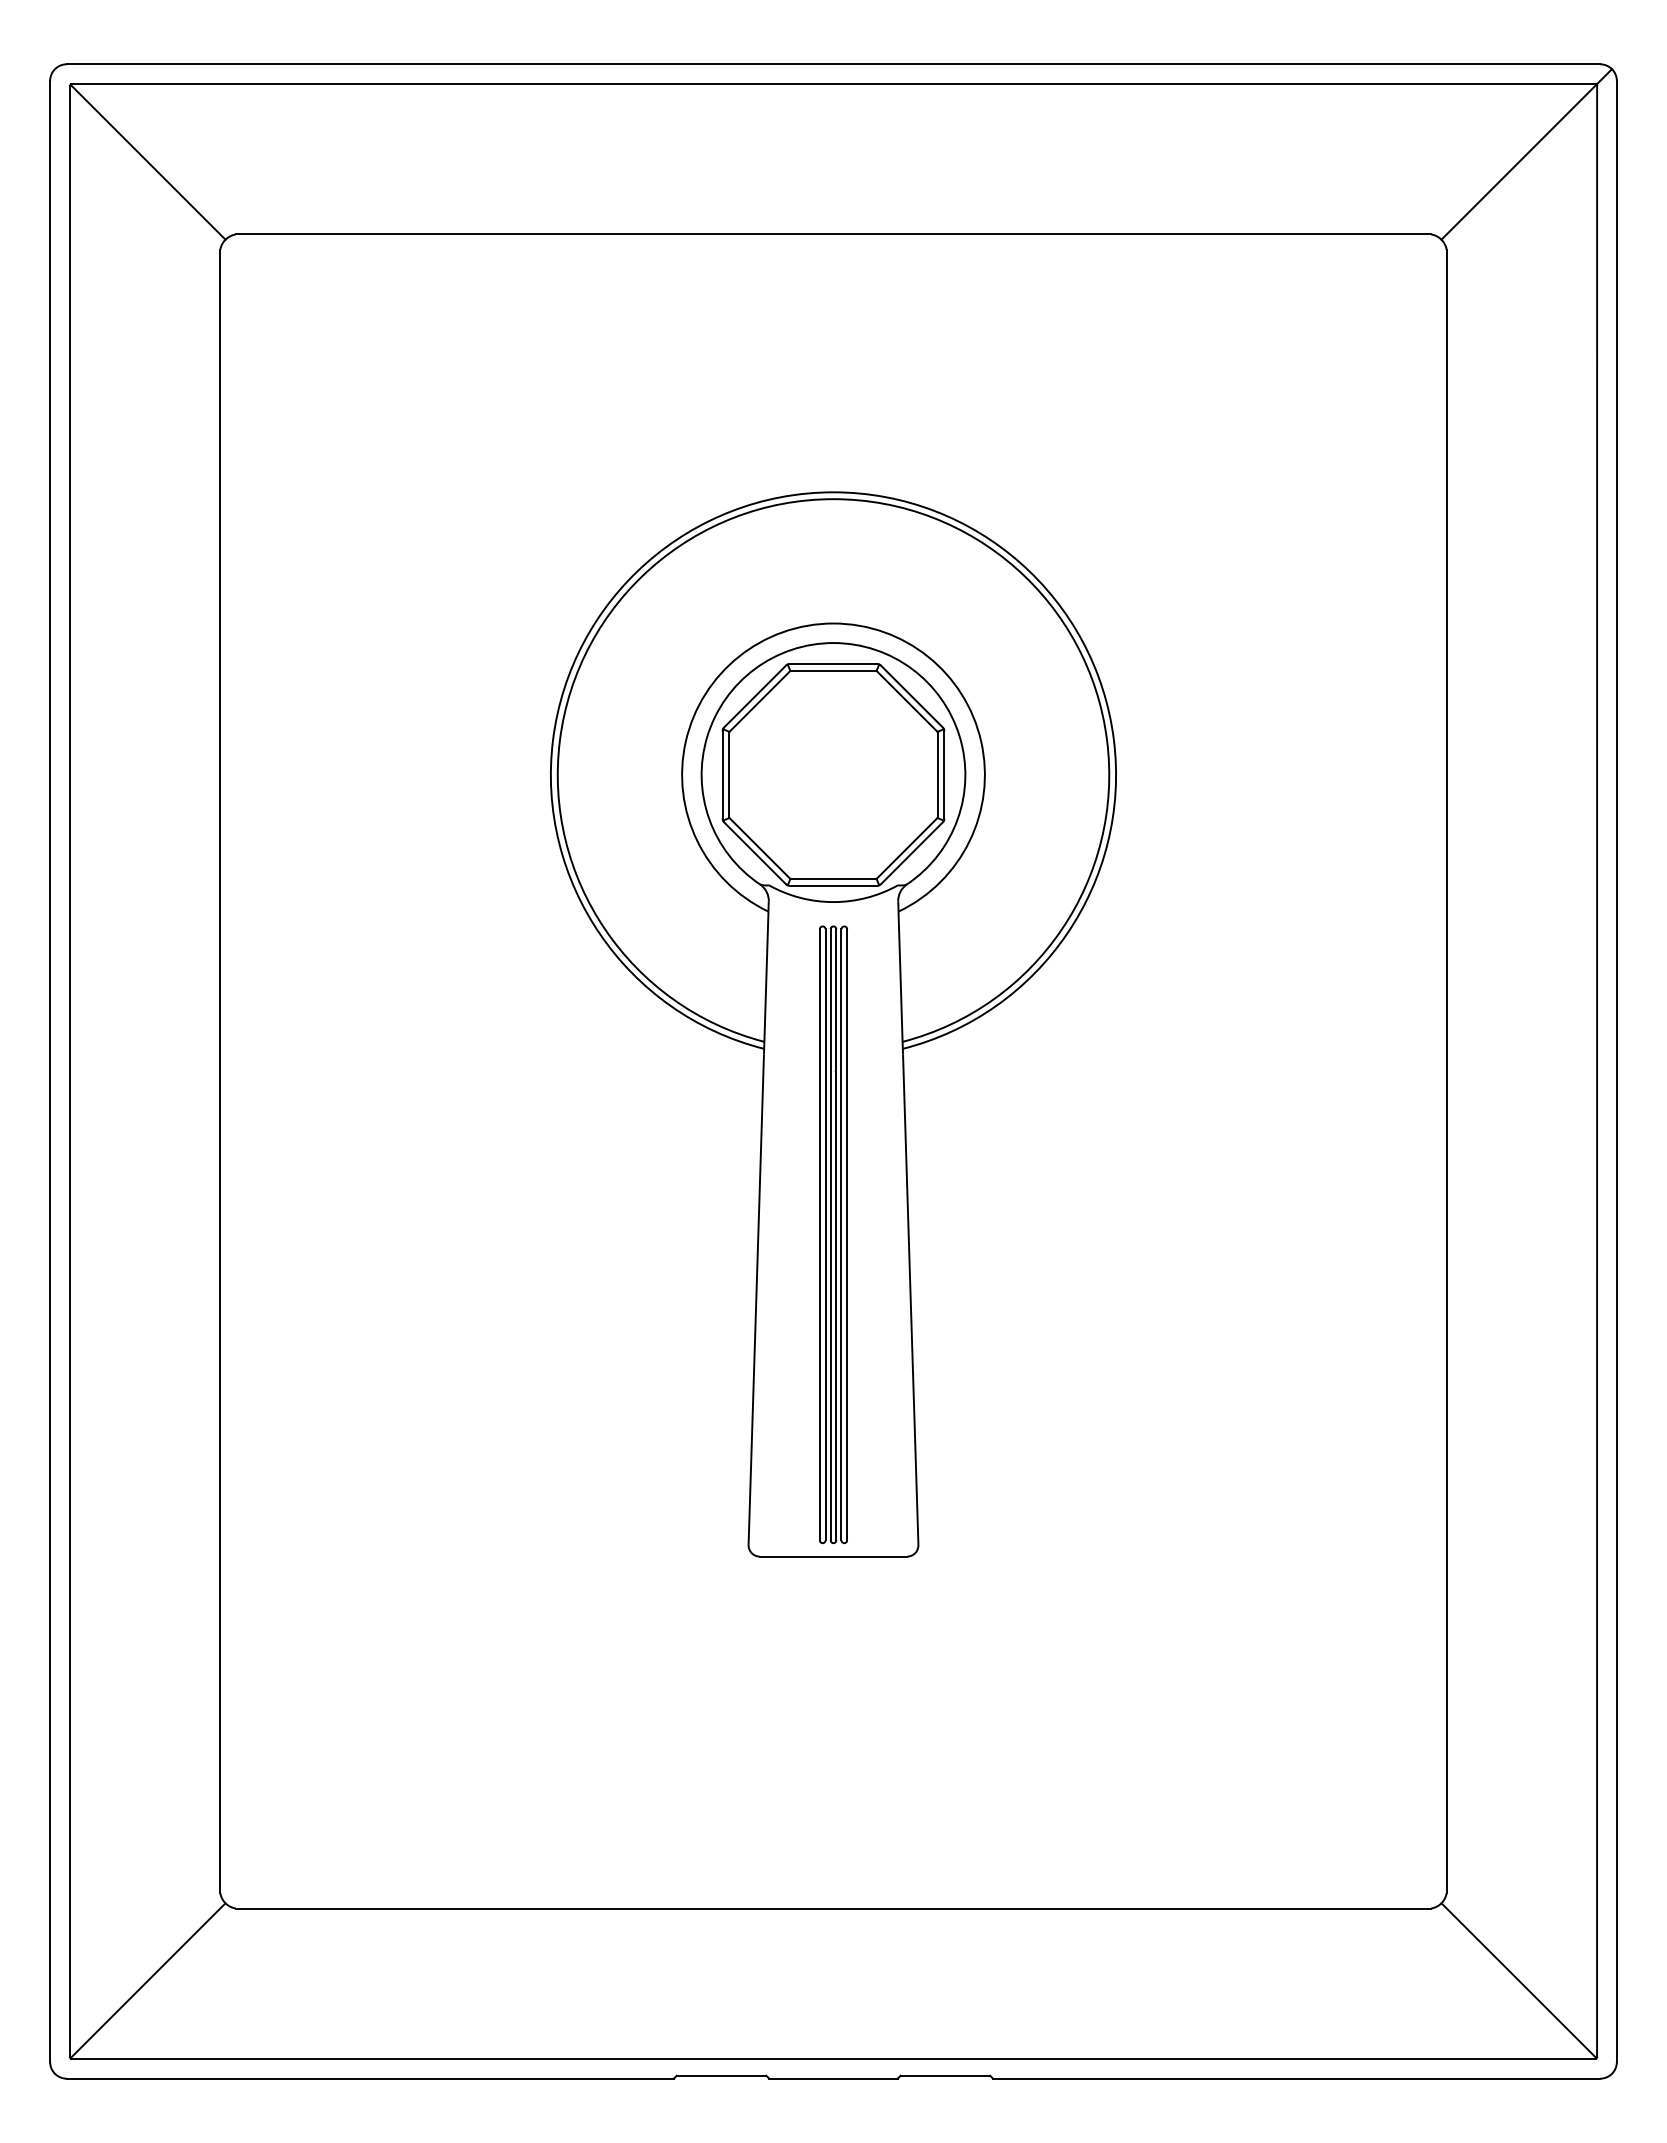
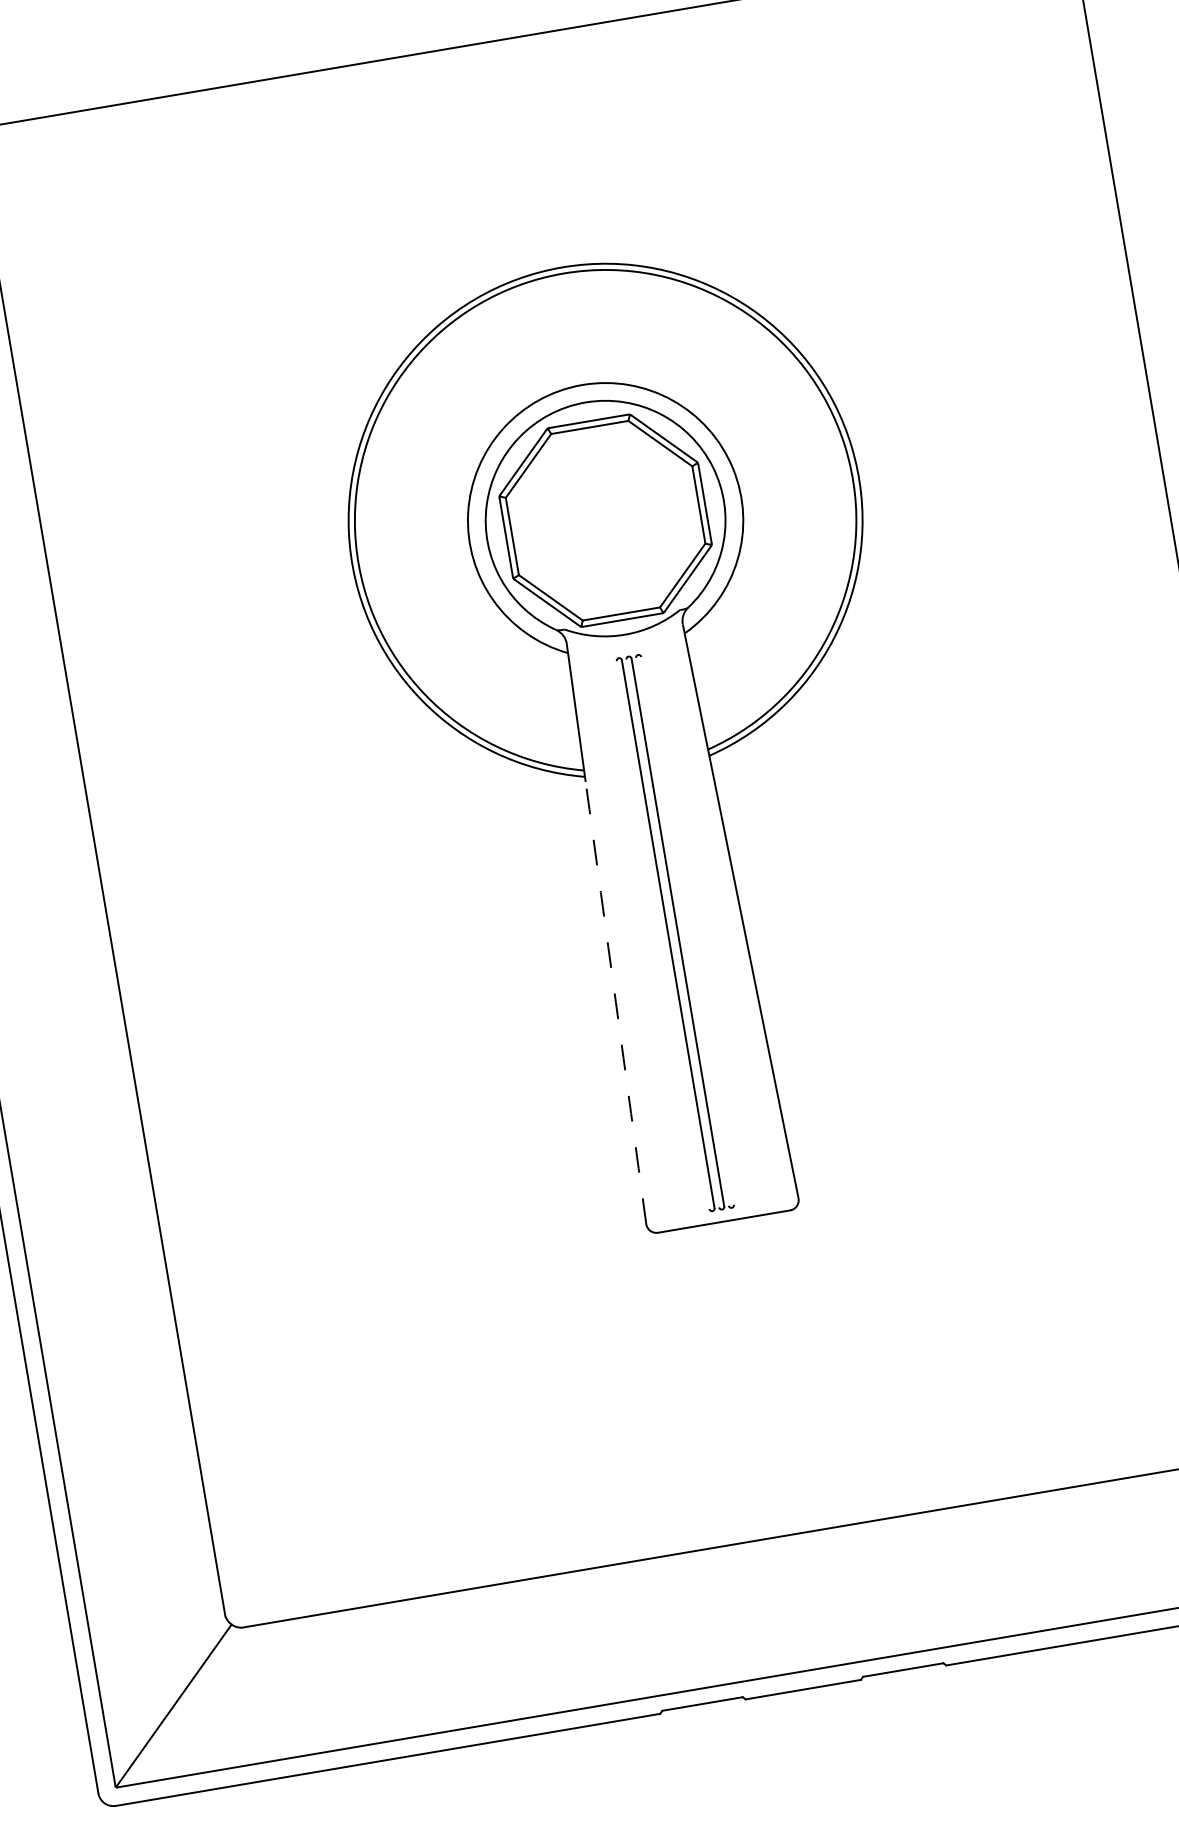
line: (819, 1234) -> (662, 934), removed
line: (830, 1234) -> (672, 933), removed
line: (841, 1234) -> (682, 931), removed
line: (847, 1234) -> (687, 930), removed
arc: (756, 1299) -> (616, 1002), solid -> dashed

